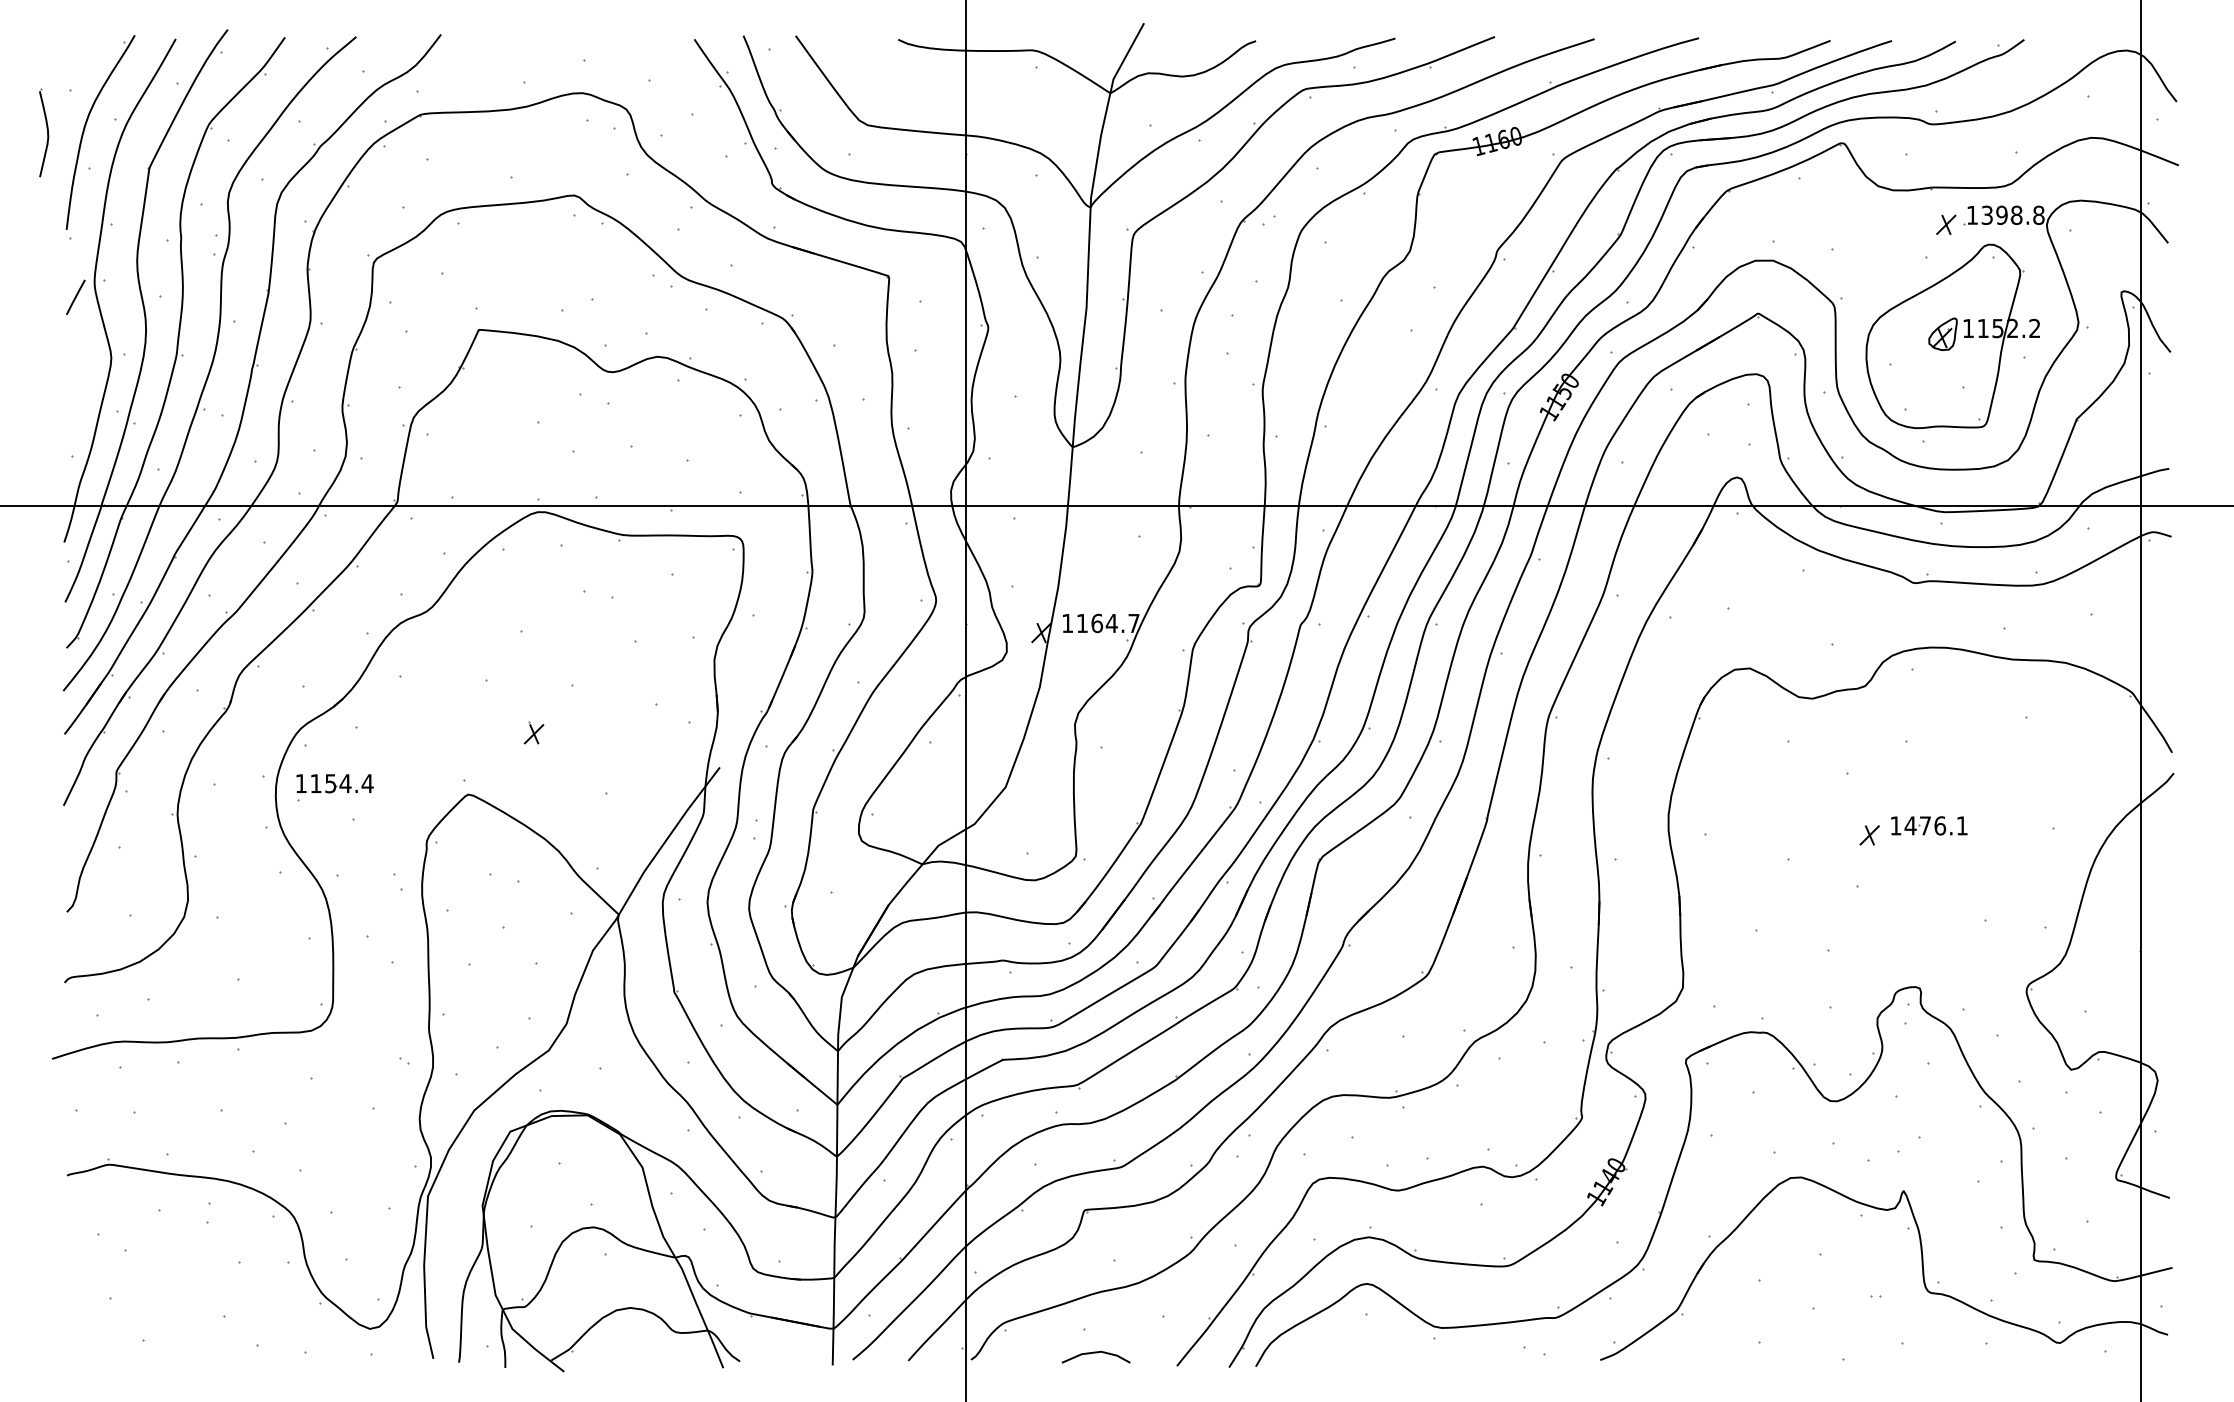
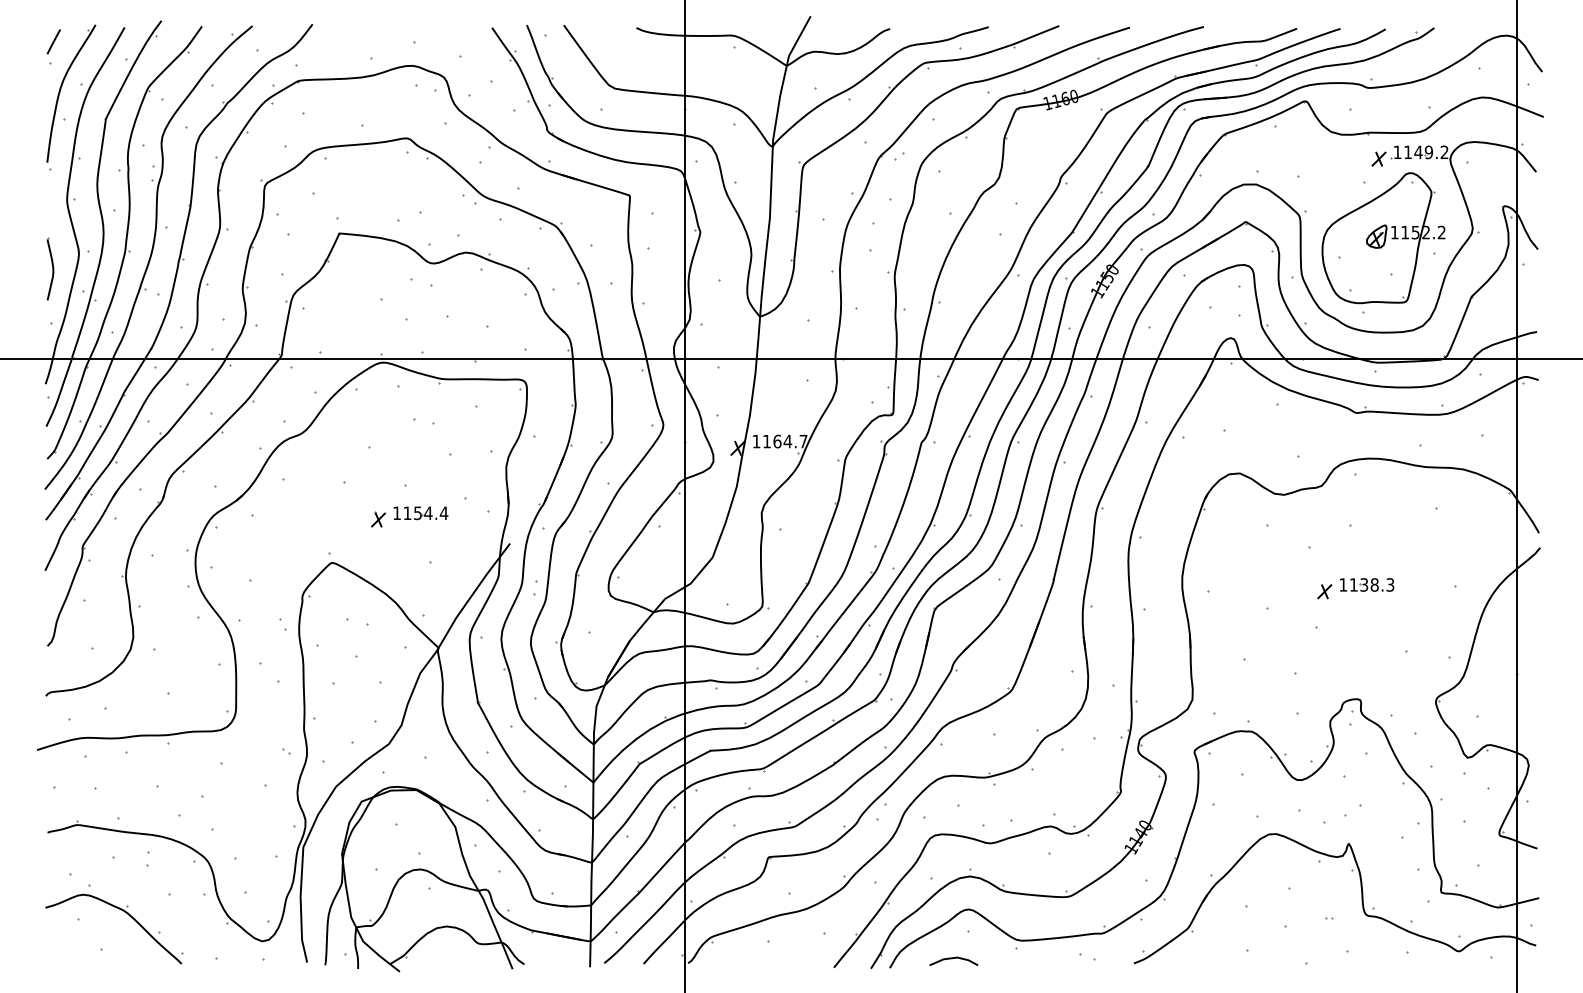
part: (44, 132) -> (50, 268), moved
text: (2012, 214) -> (1425, 151), 1398.8 -> 1149.2
line: (75, 296) -> (53, 41), moved
part: (334, 783) -> (420, 513), moved
text: (1935, 825) -> (1371, 584), 1476.1 -> 1138.3
part: (176, 1288) -> (125, 912), added
line: (1095, 1353) -> (953, 958), moved

